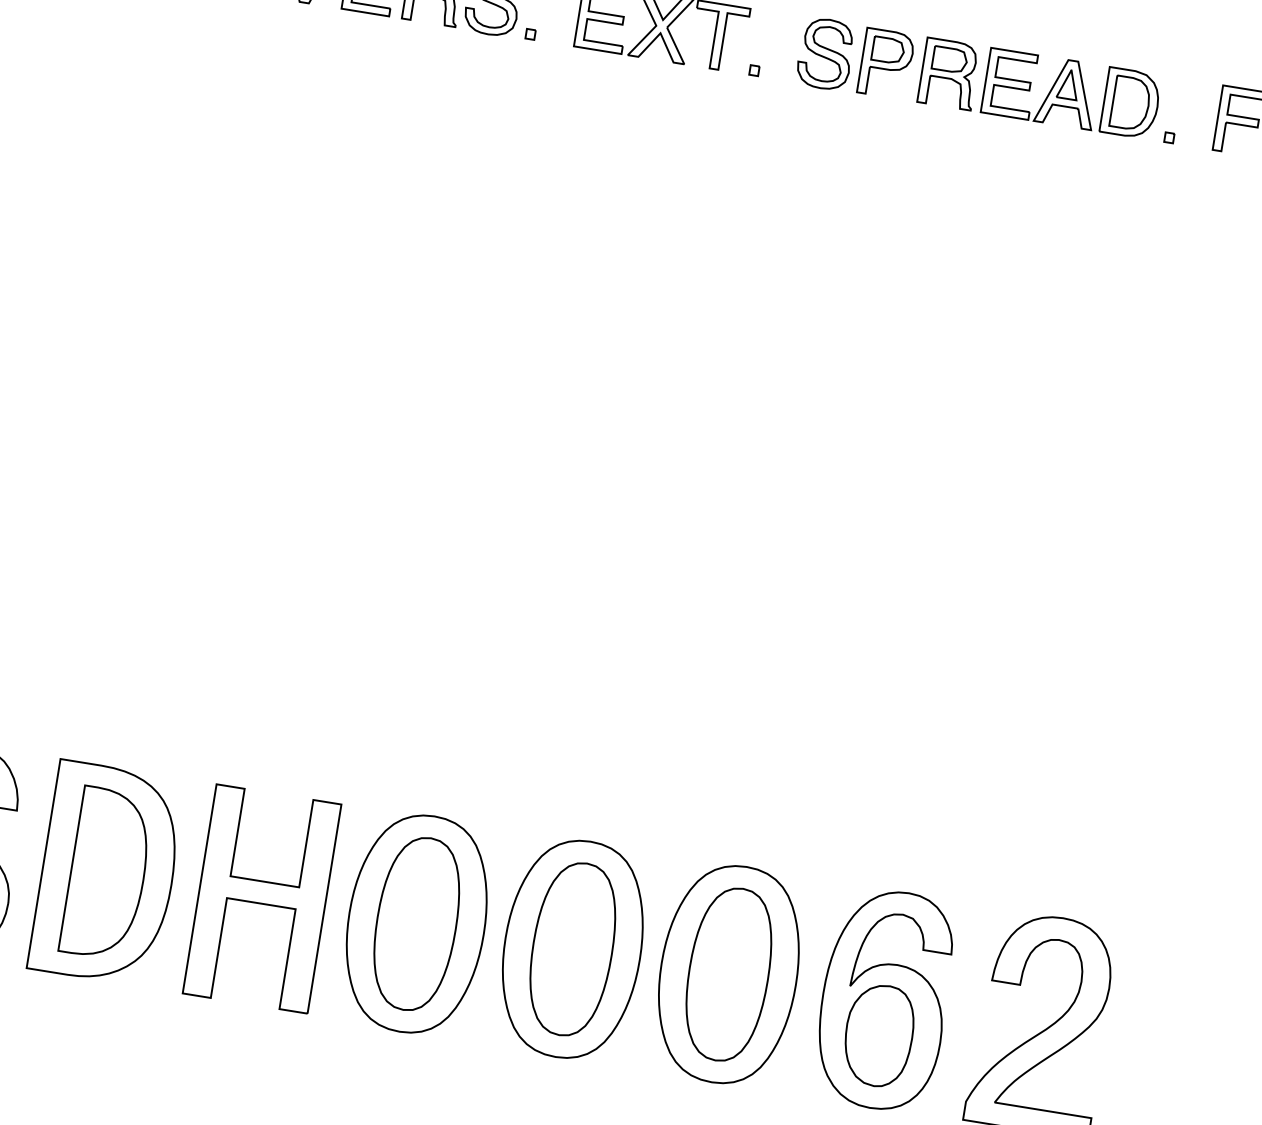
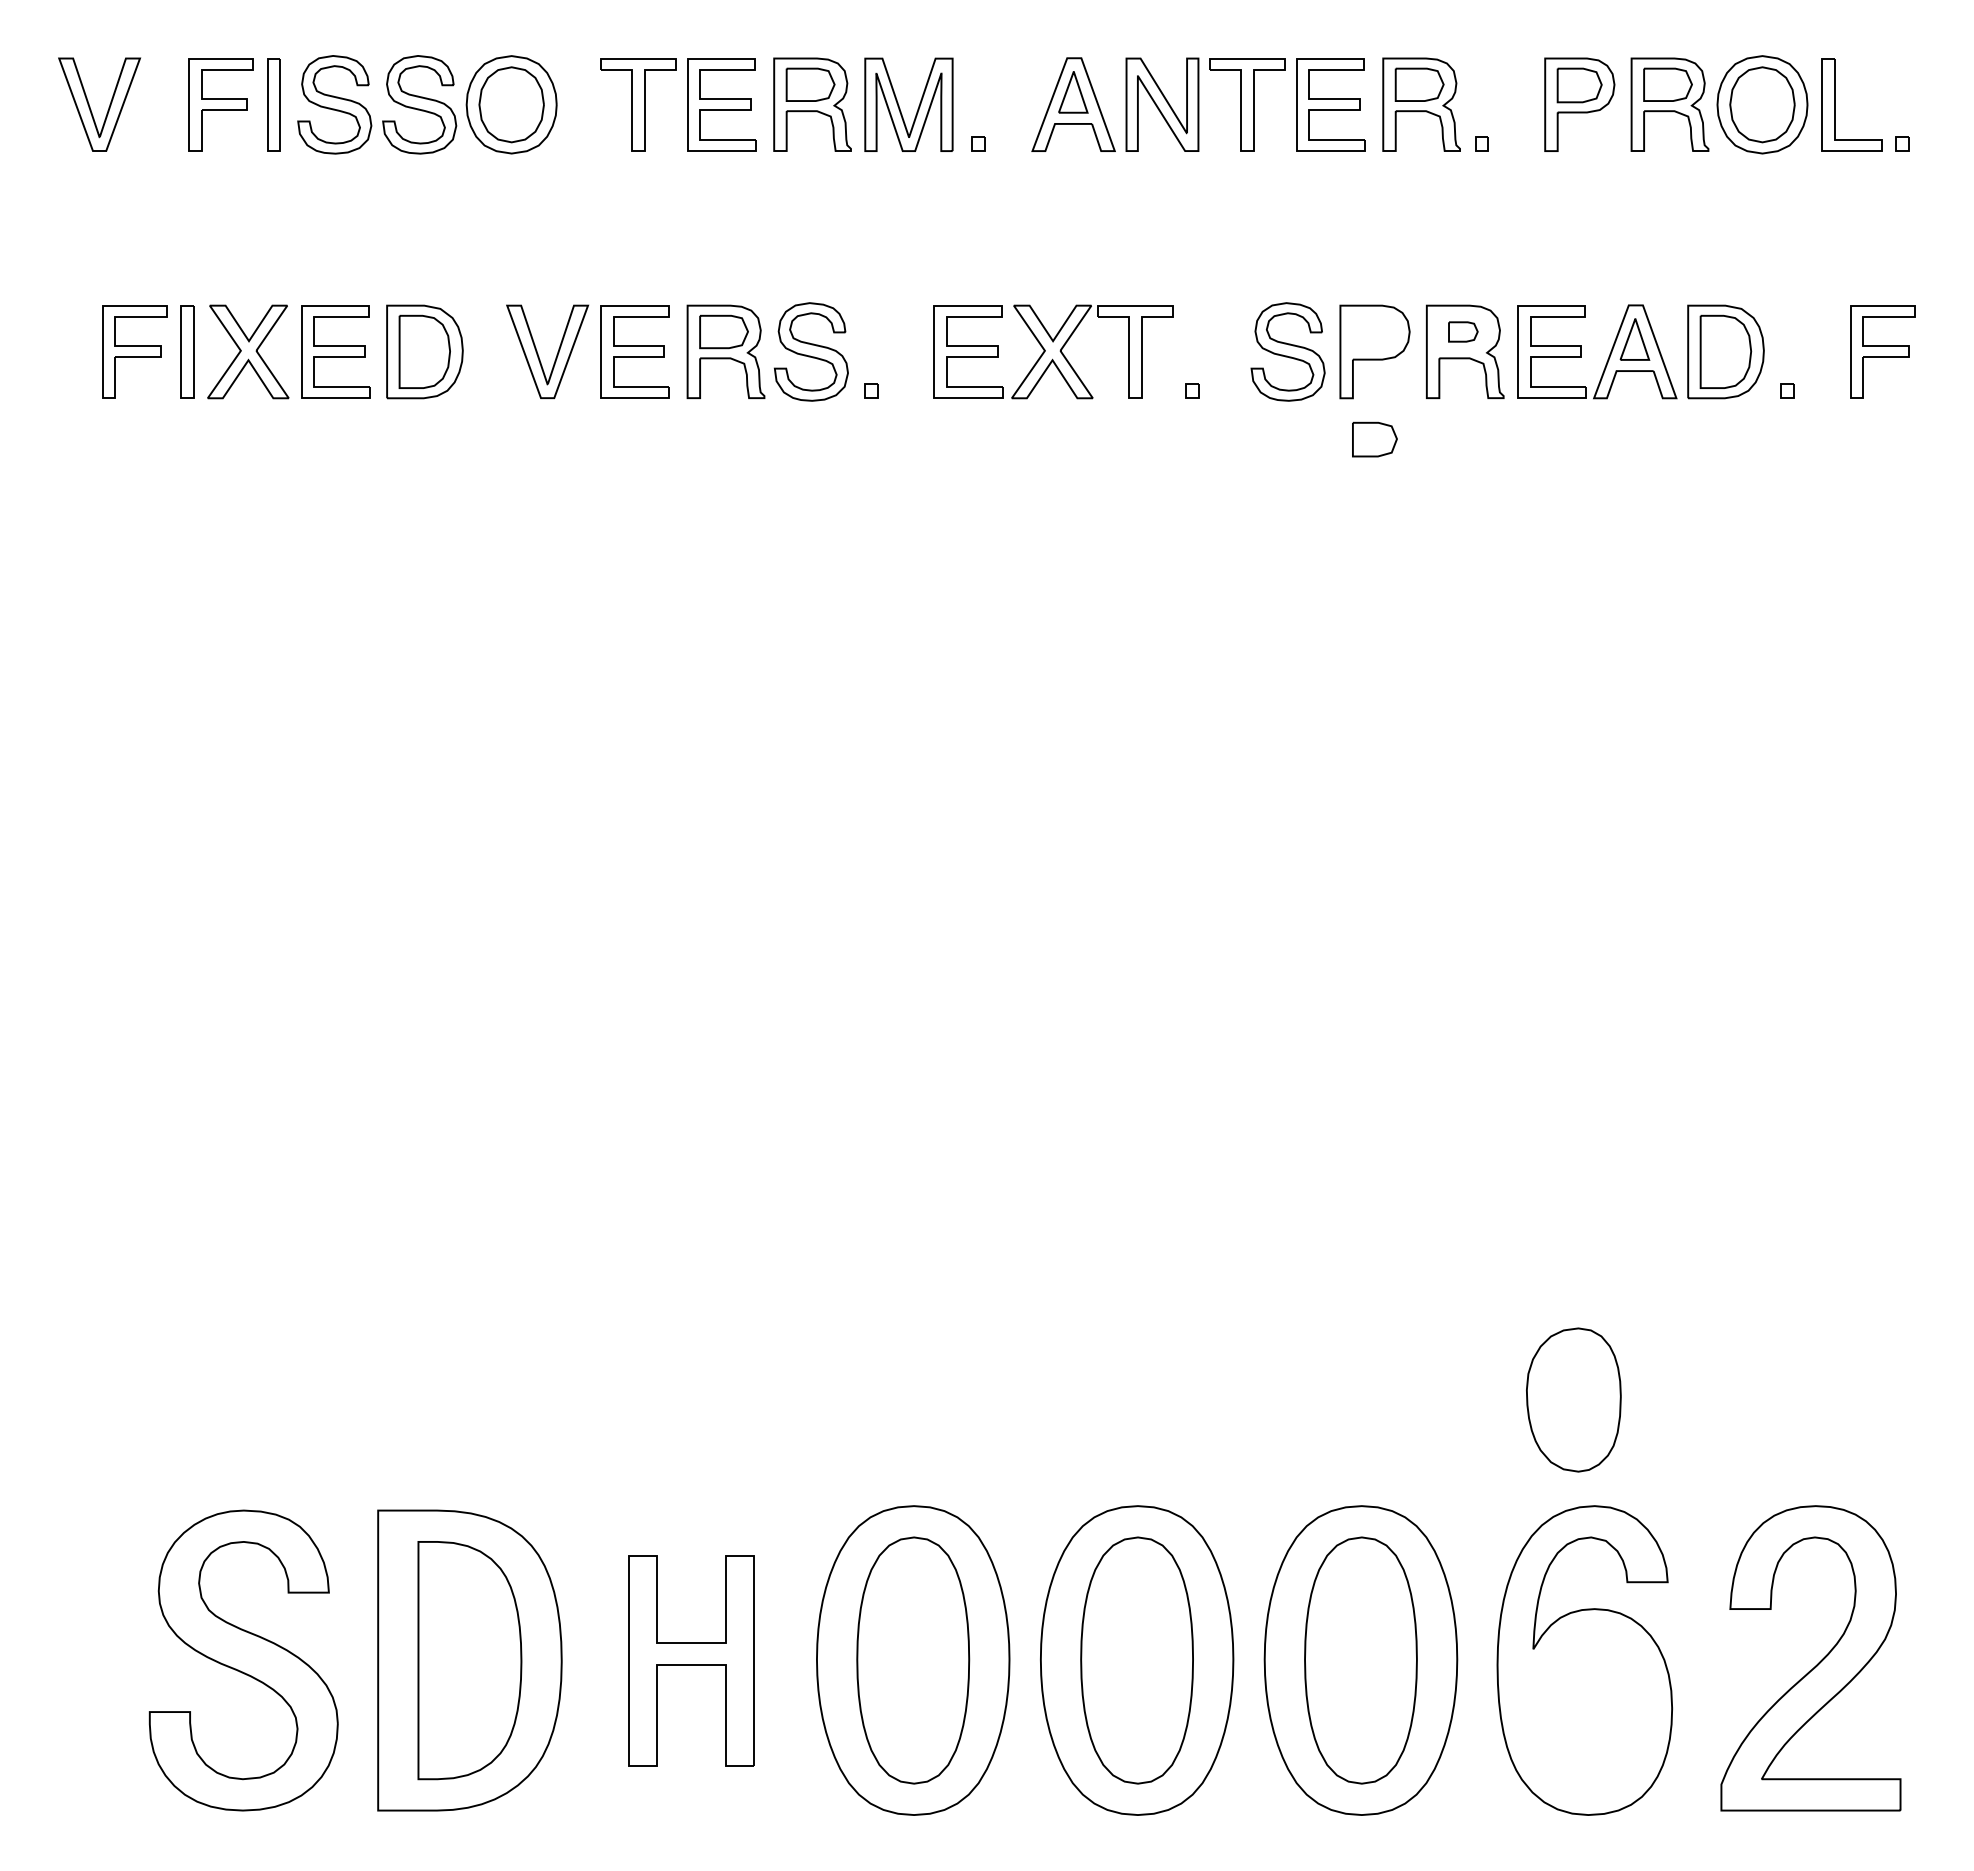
part: (888, 50) -> (1374, 439), moved
part: (950, 59) -> (1463, 331), size x0.6
part: (262, 898) -> (691, 1660), size x0.7
part: (878, 1035) -> (1573, 1399), moved

